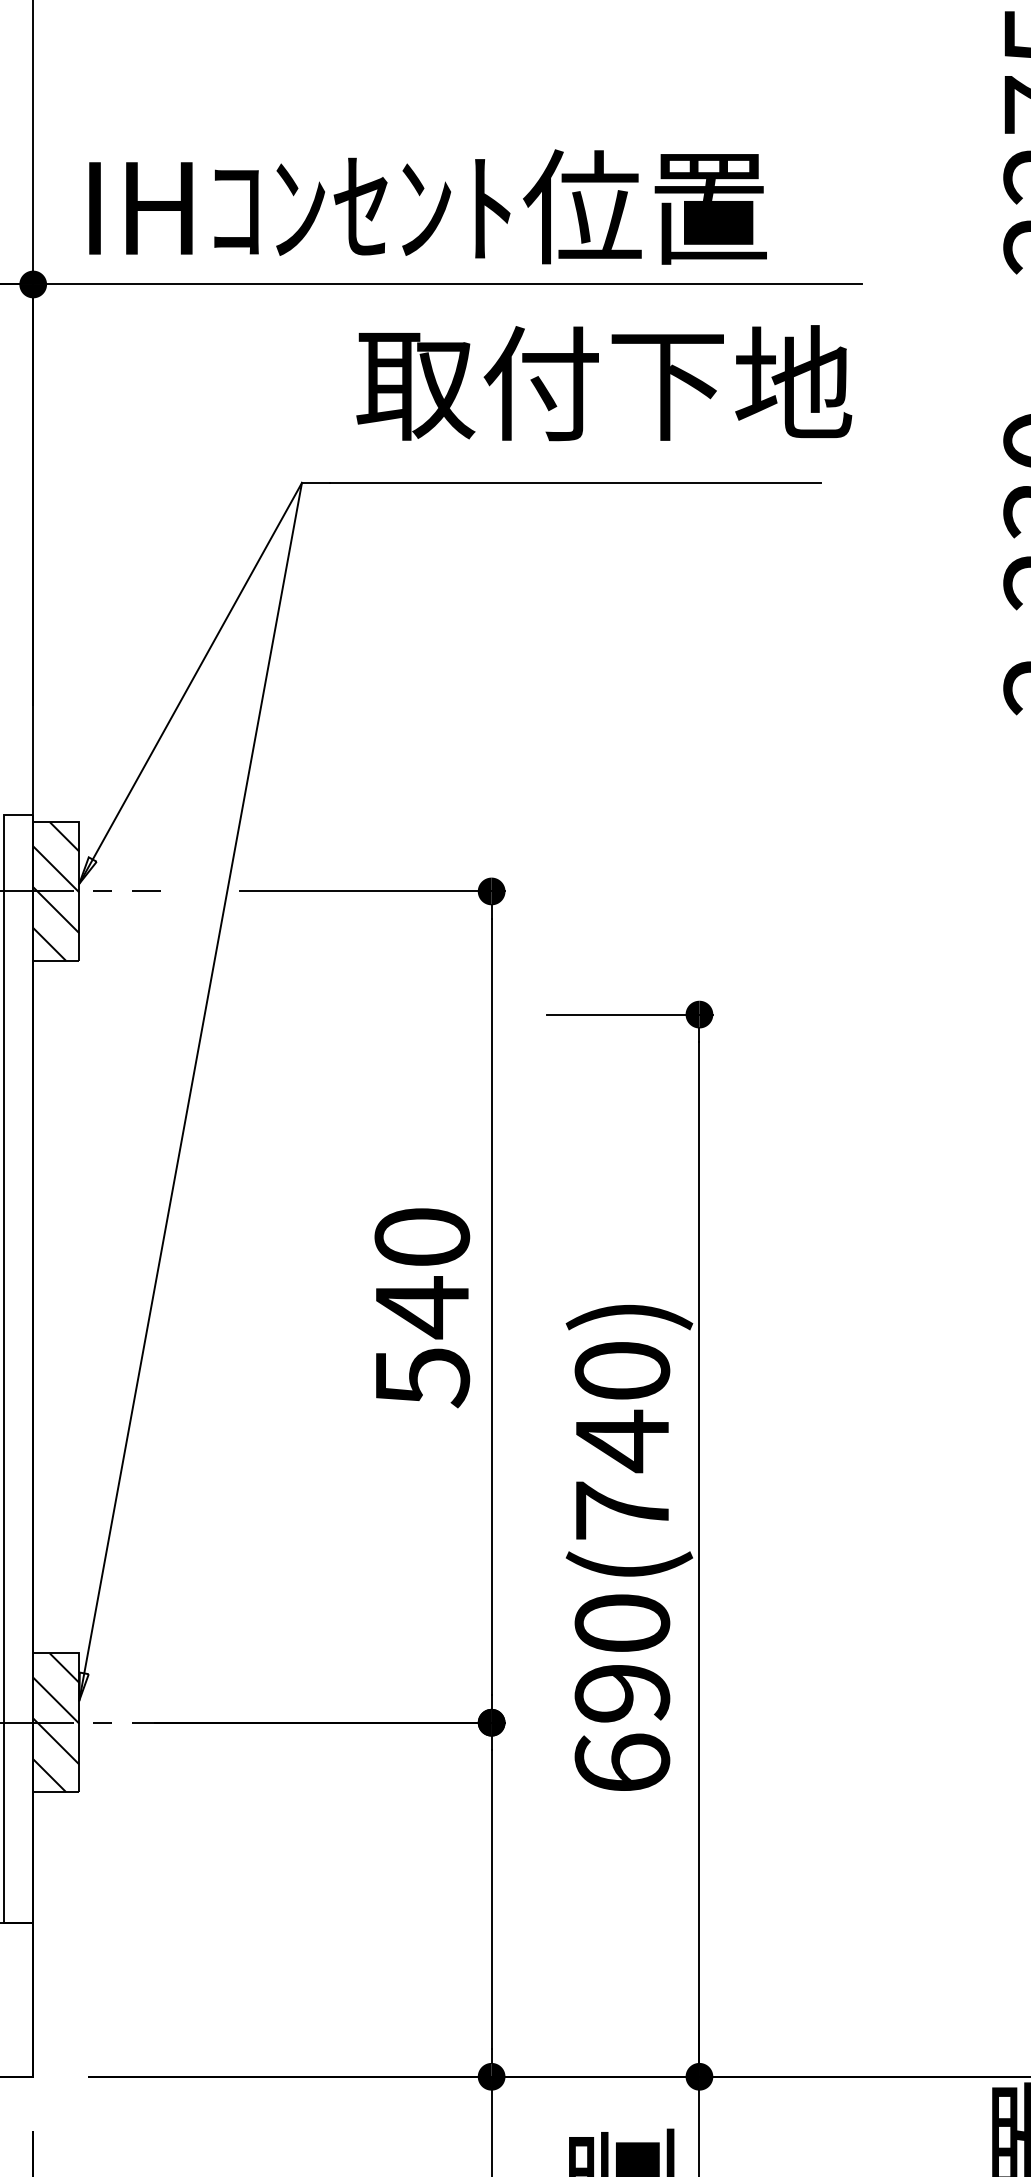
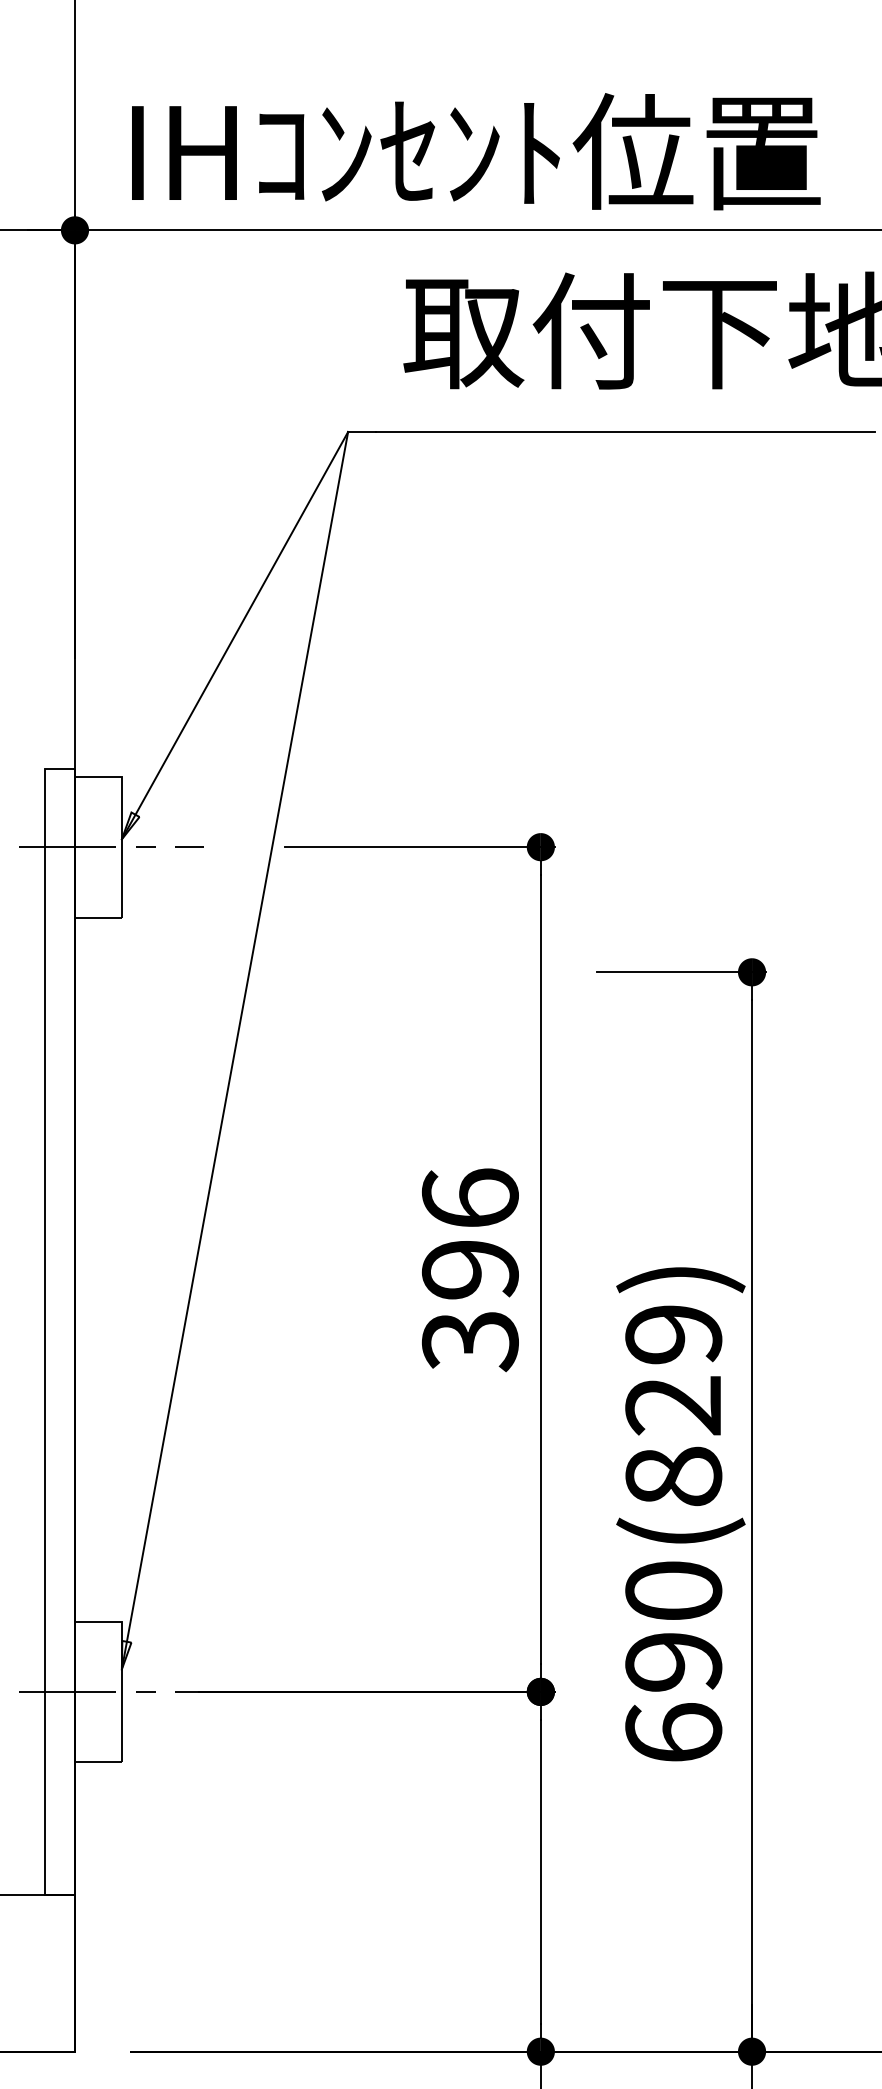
hatch: (56, 891) -> (98, 847), removed
text: (422, 1307) -> (470, 1269), 540 -> 396
text: (622, 1440) -> (673, 1405), 690(740) -> 690(829)
hatch: (56, 1722) -> (98, 1691), removed

